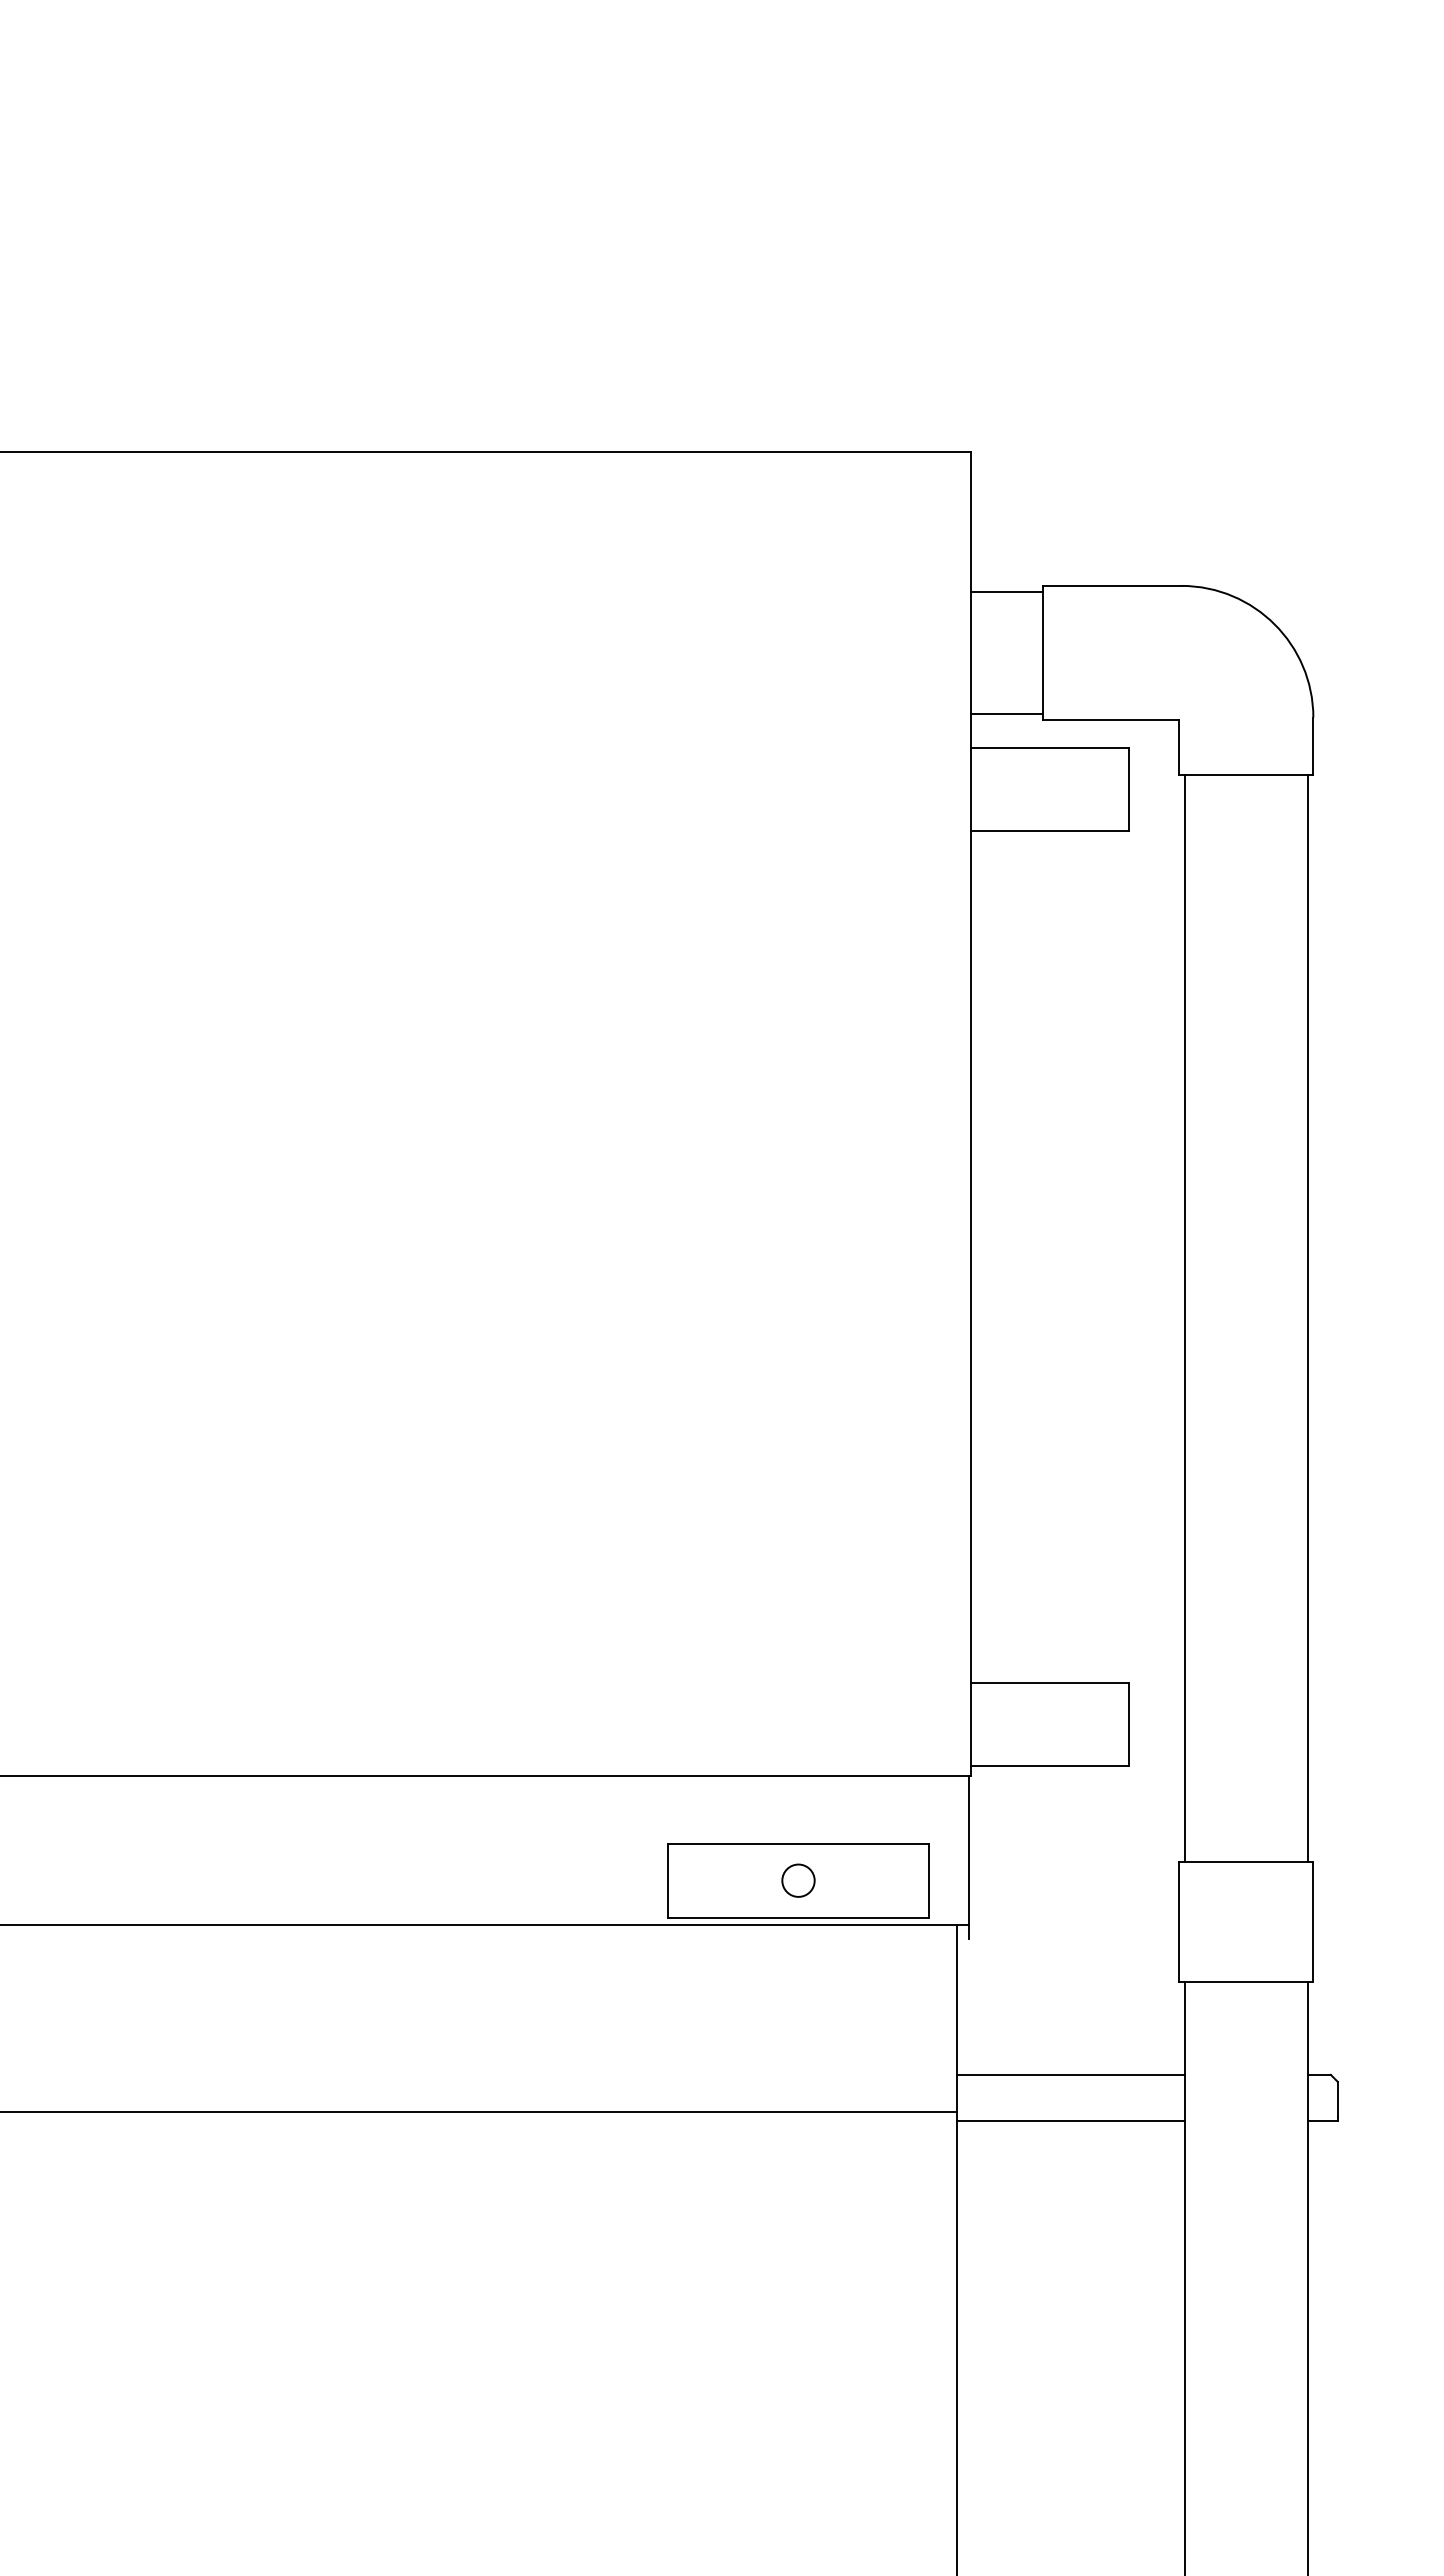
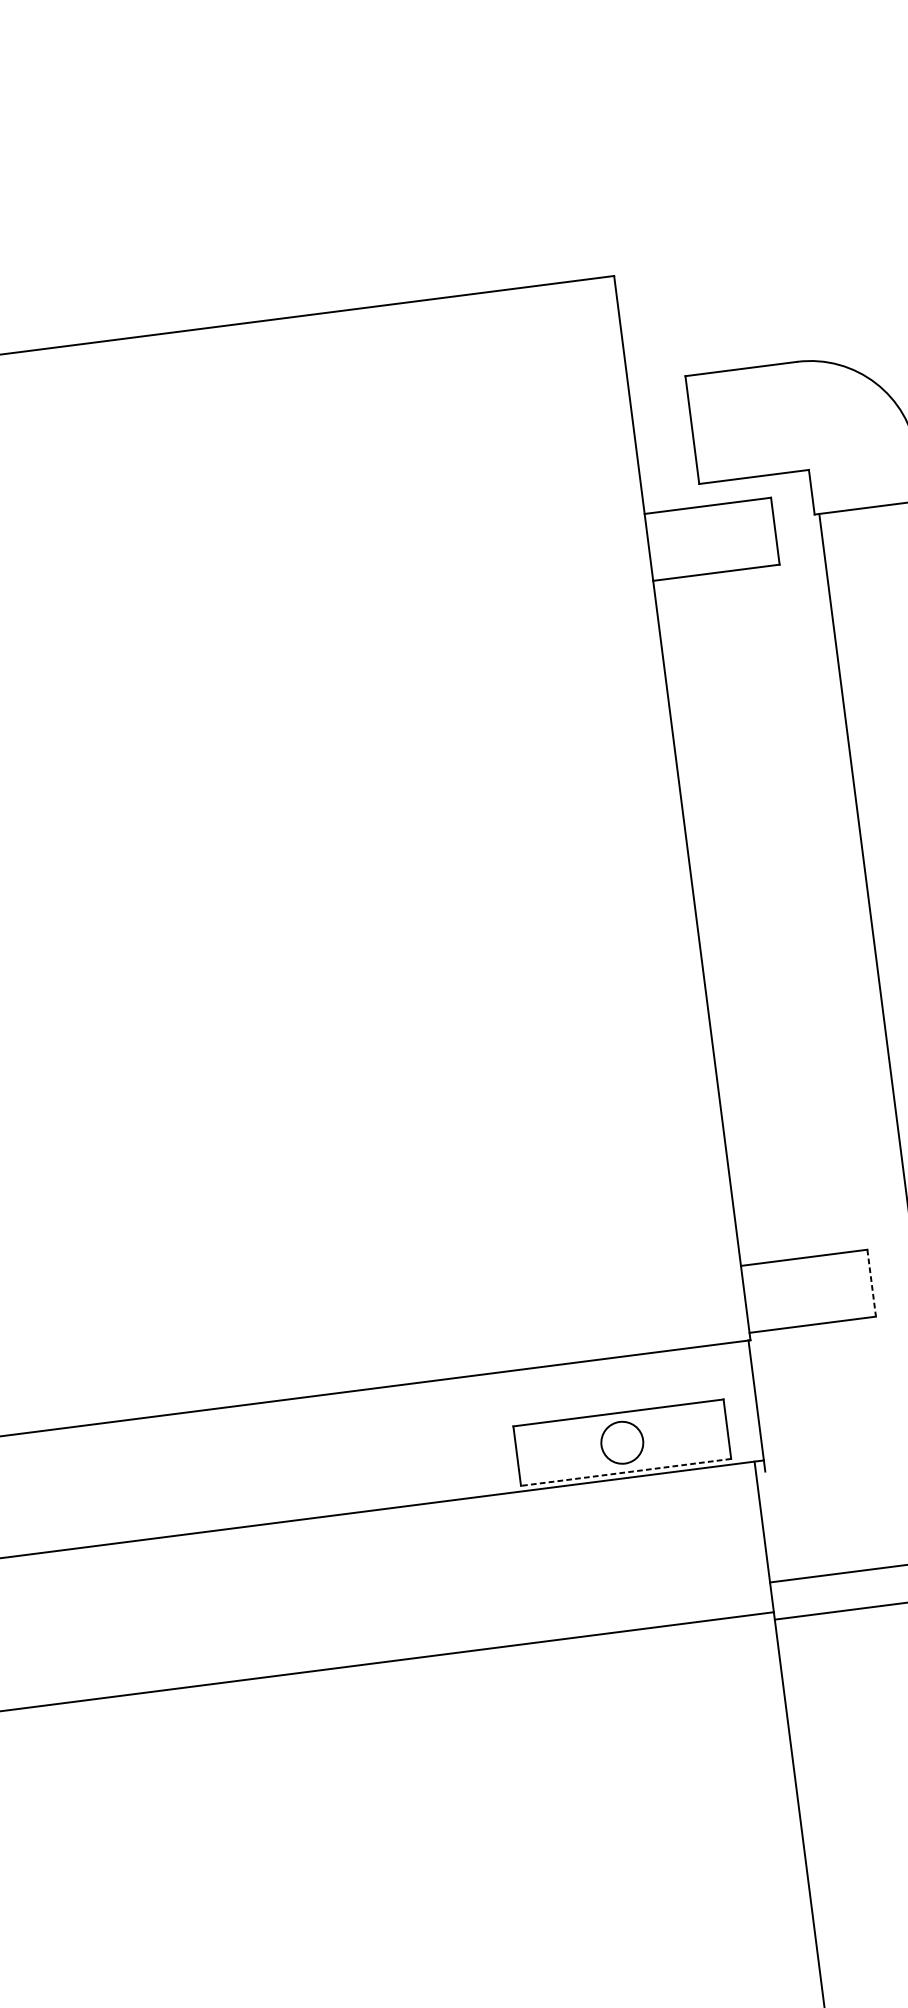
line: (1006, 591) -> (656, 384), removed
line: (1006, 714) -> (669, 483), removed
line: (1128, 1724) -> (871, 1283), solid -> dashed
circle: (798, 1880) -> (622, 1442), size x1.6
line: (798, 1917) -> (626, 1472), solid -> dashed

